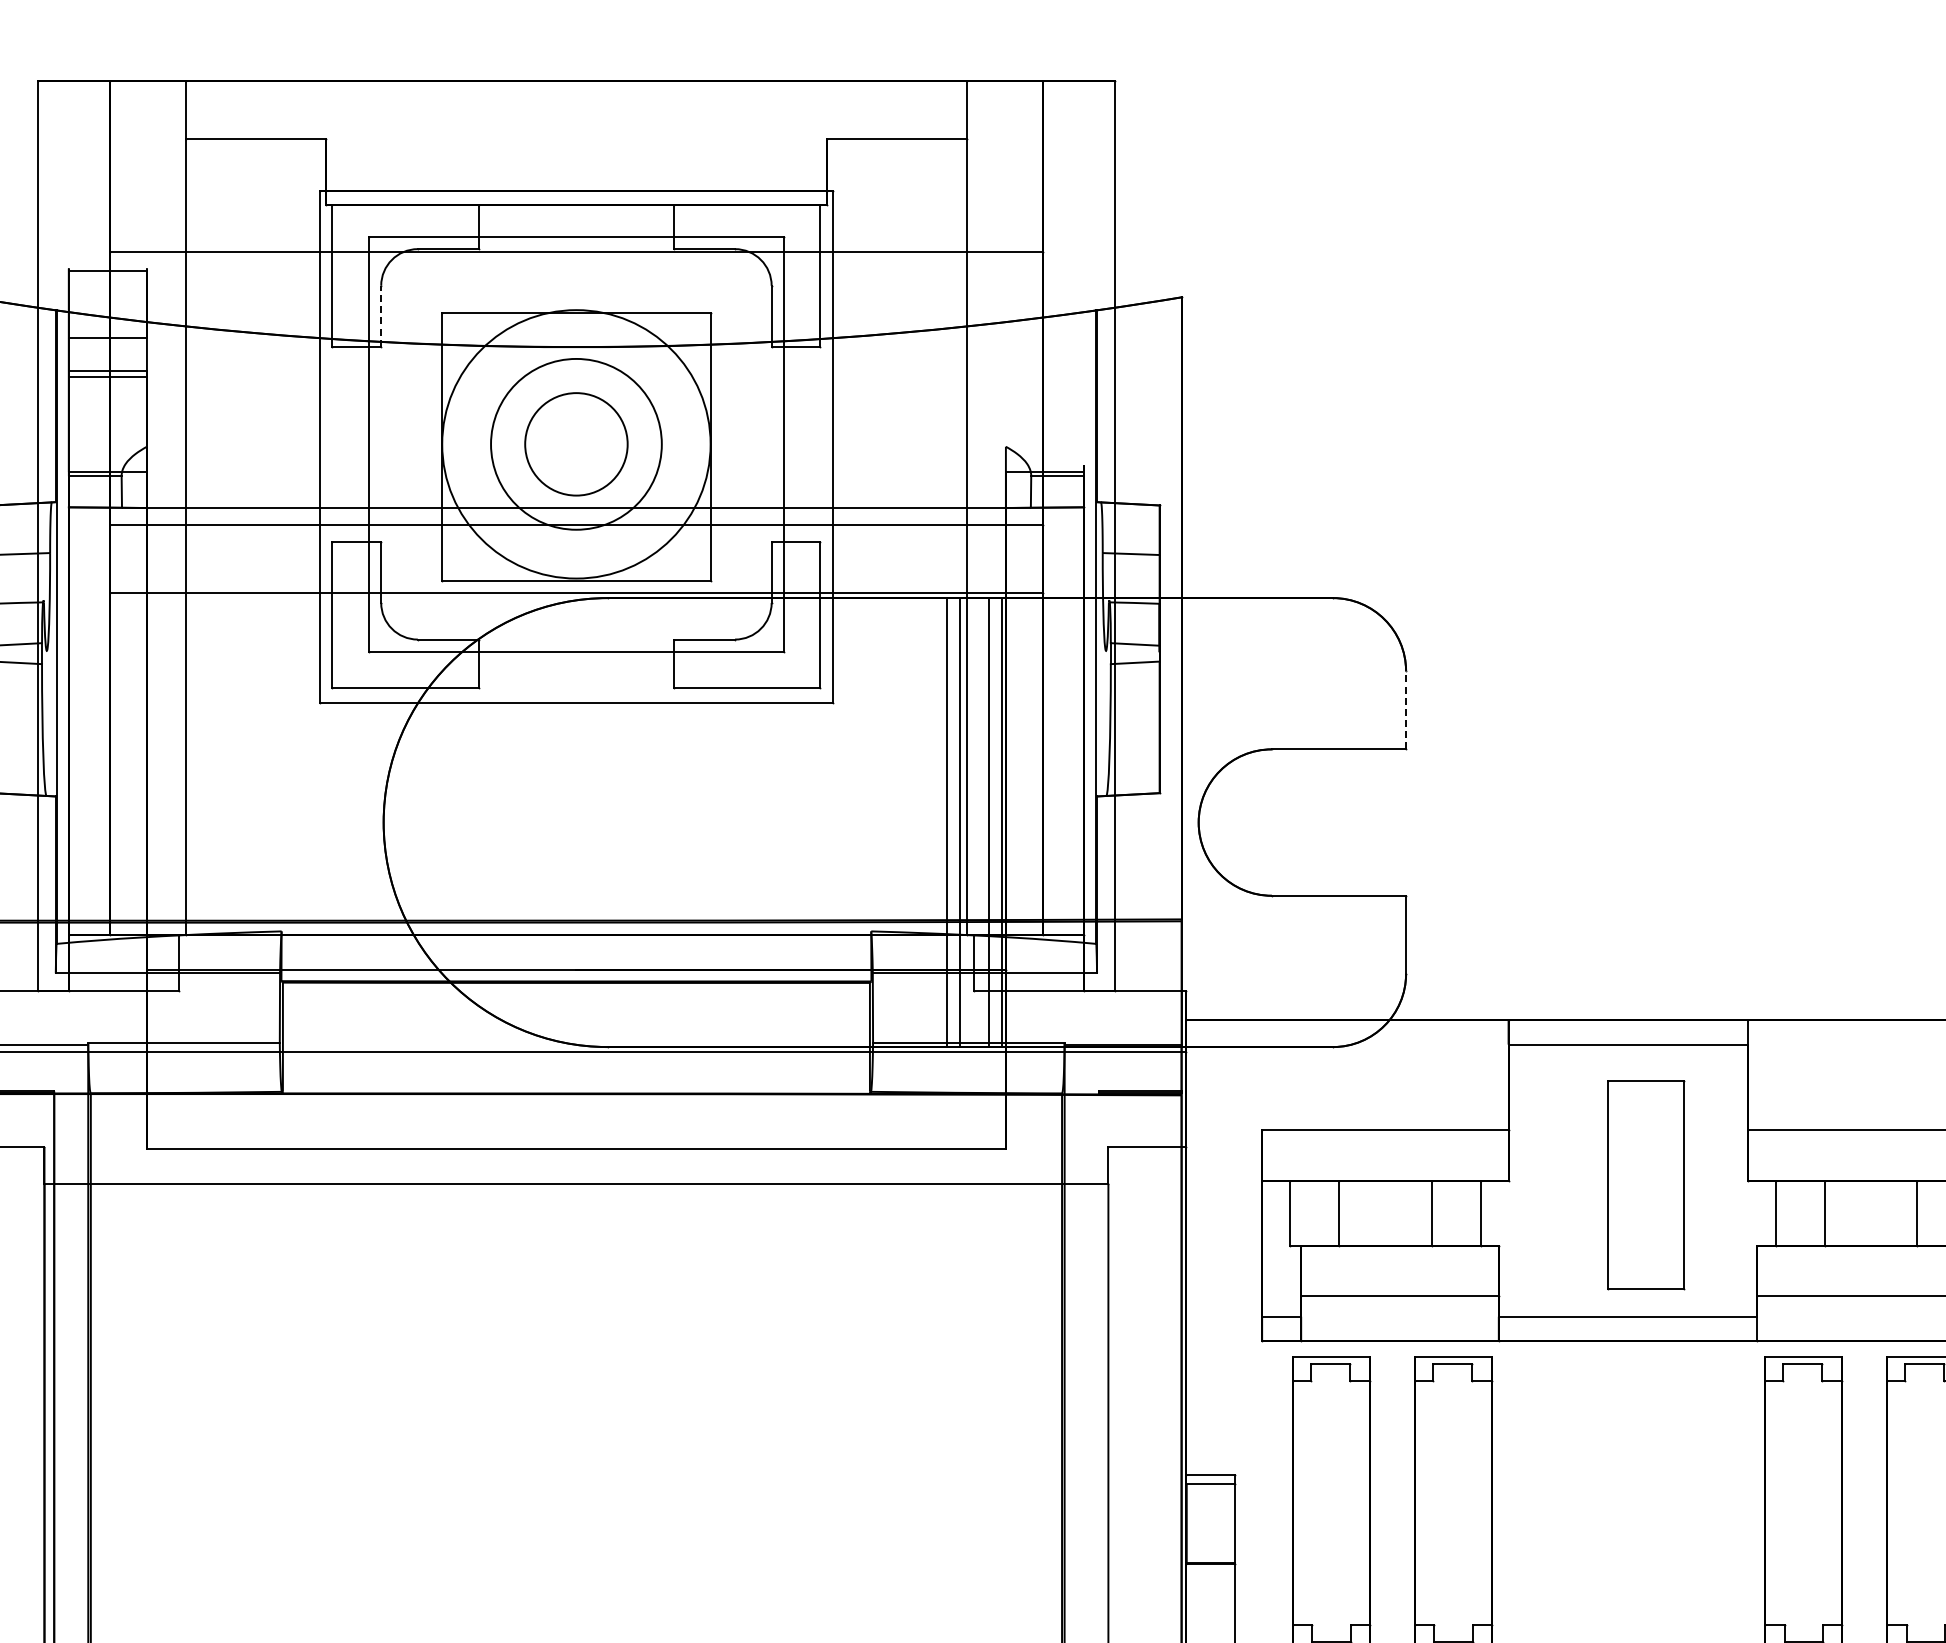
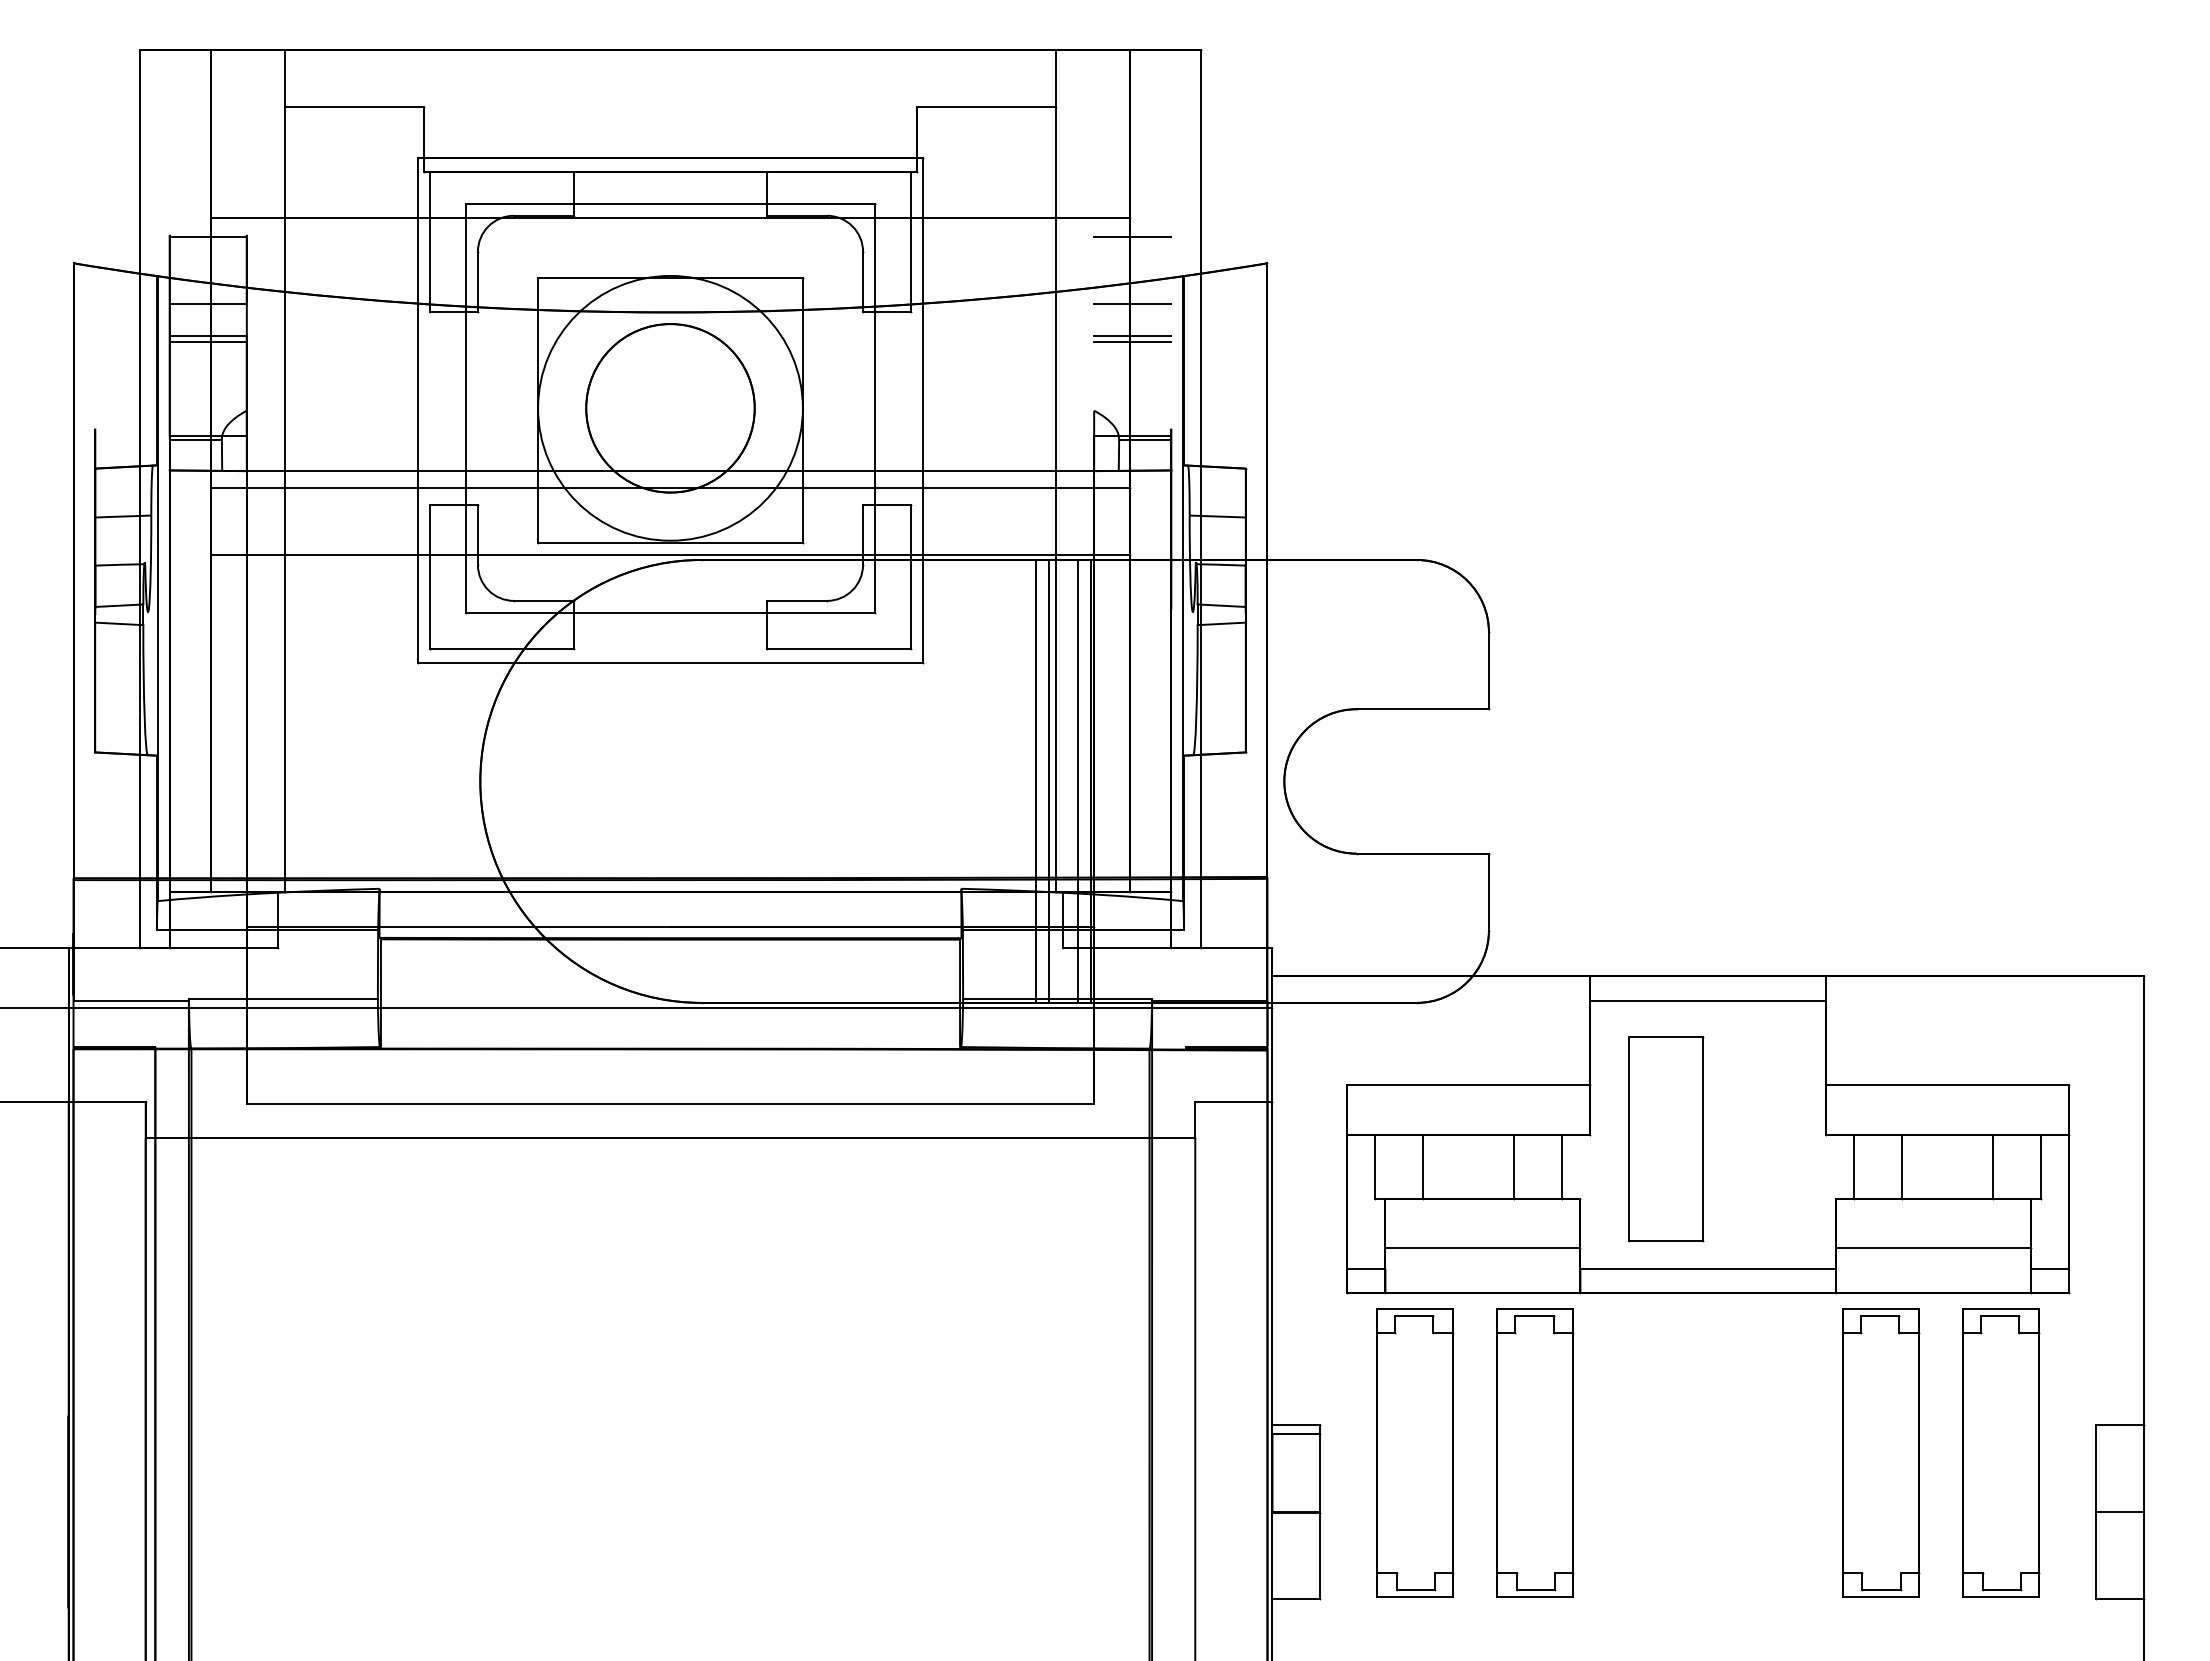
line: (1044, 270) -> (1132, 236), added
line: (380, 315) -> (477, 281), dashed -> solid
line: (1044, 338) -> (1132, 303), added
line: (1044, 370) -> (1132, 335), added
line: (1044, 376) -> (1132, 341), added
circle: (576, 444) -> (670, 408), size x1.67
line: (1405, 710) -> (1488, 670), dashed -> solid
part: (1646, 1185) -> (1666, 1139), moved

